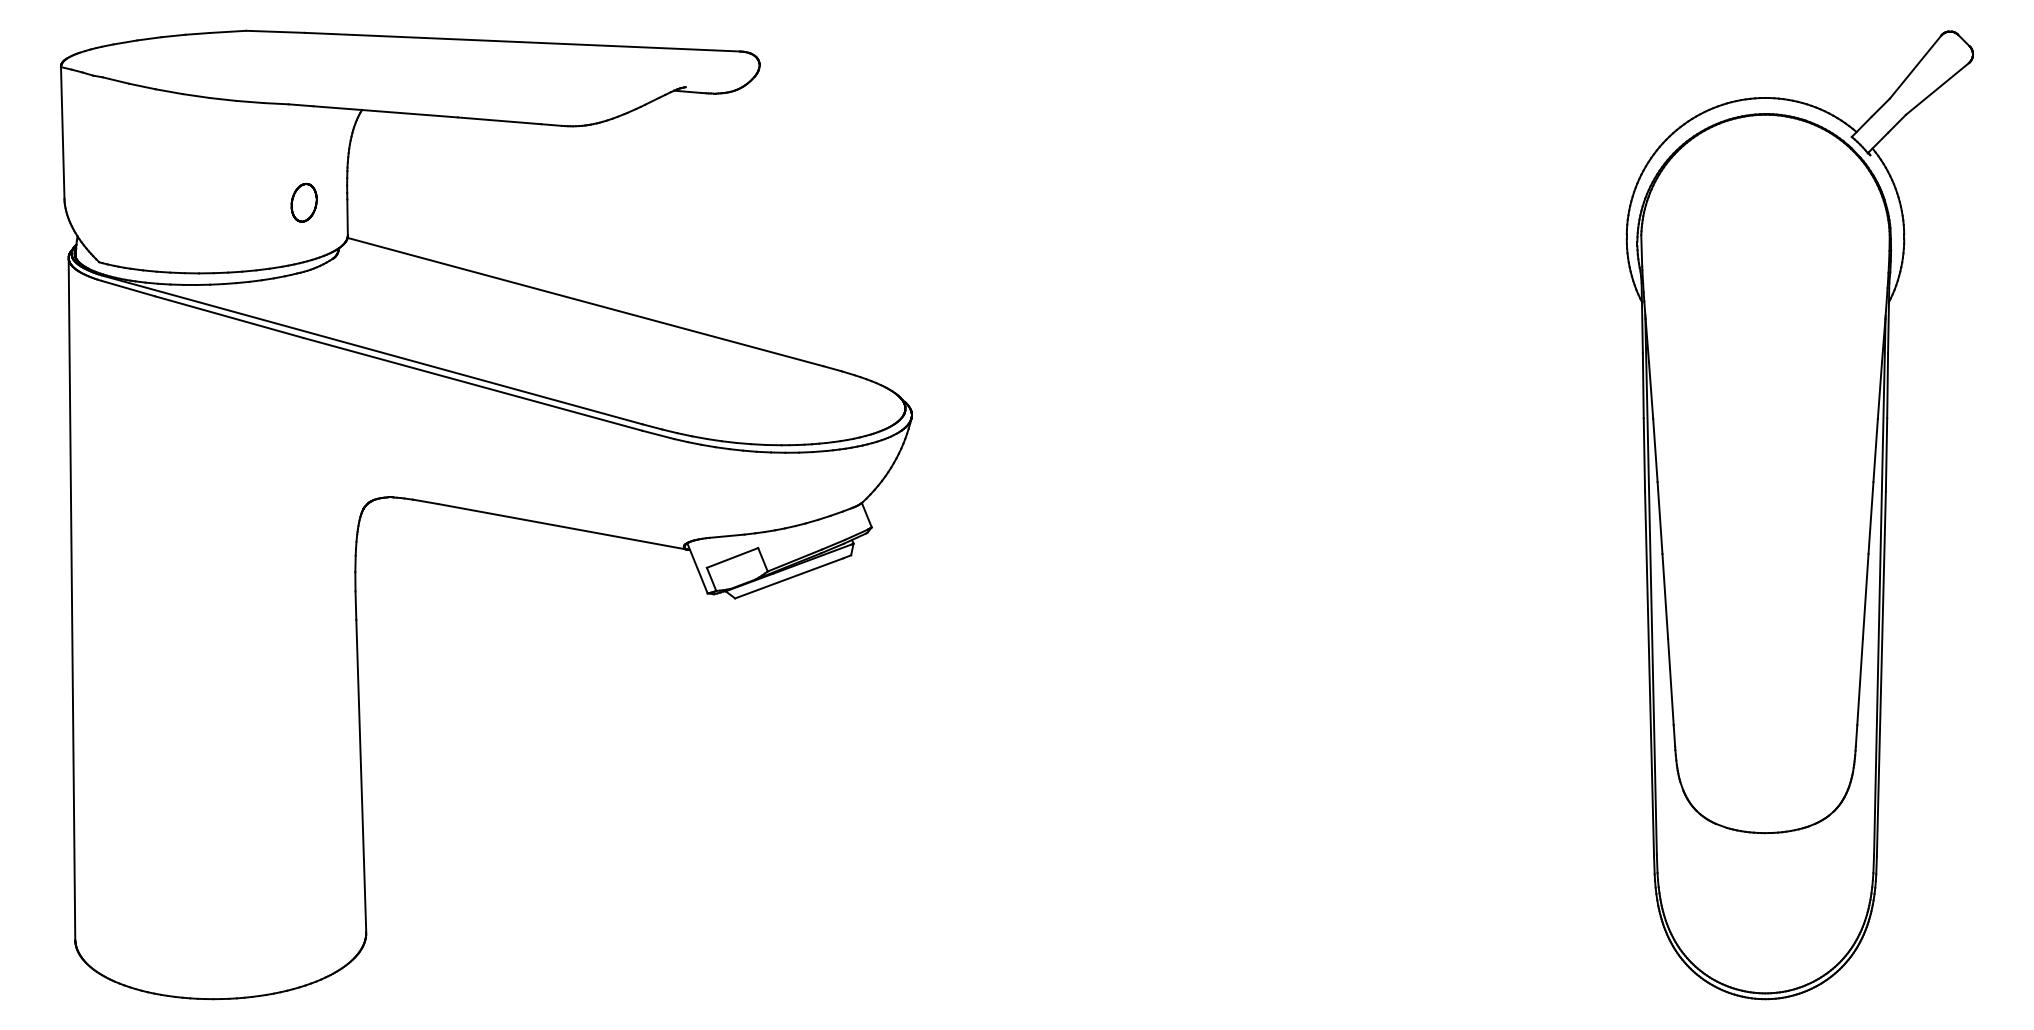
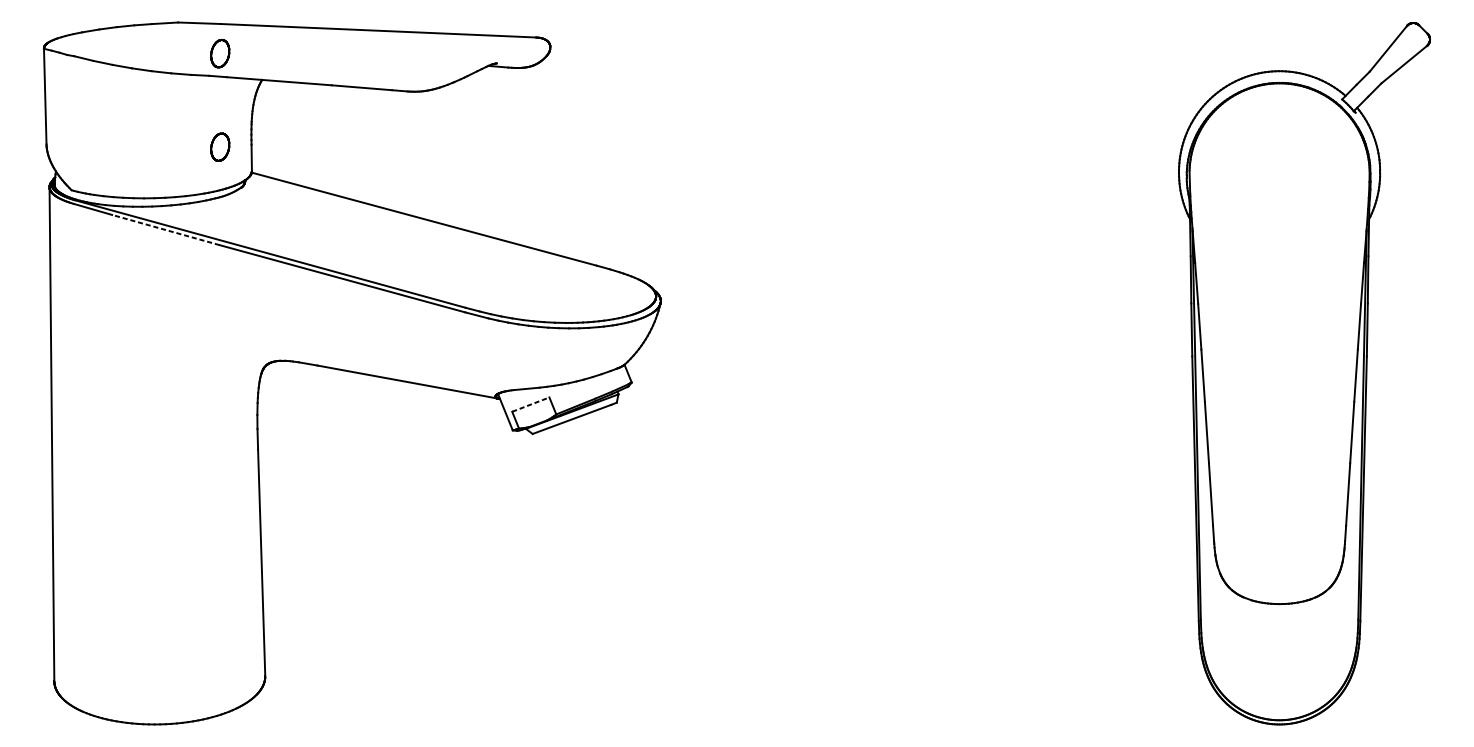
part: (303, 73) -> (219, 53), added
line: (228, 316) -> (165, 229), solid -> dashed
line: (733, 557) -> (531, 404), solid -> dashed

